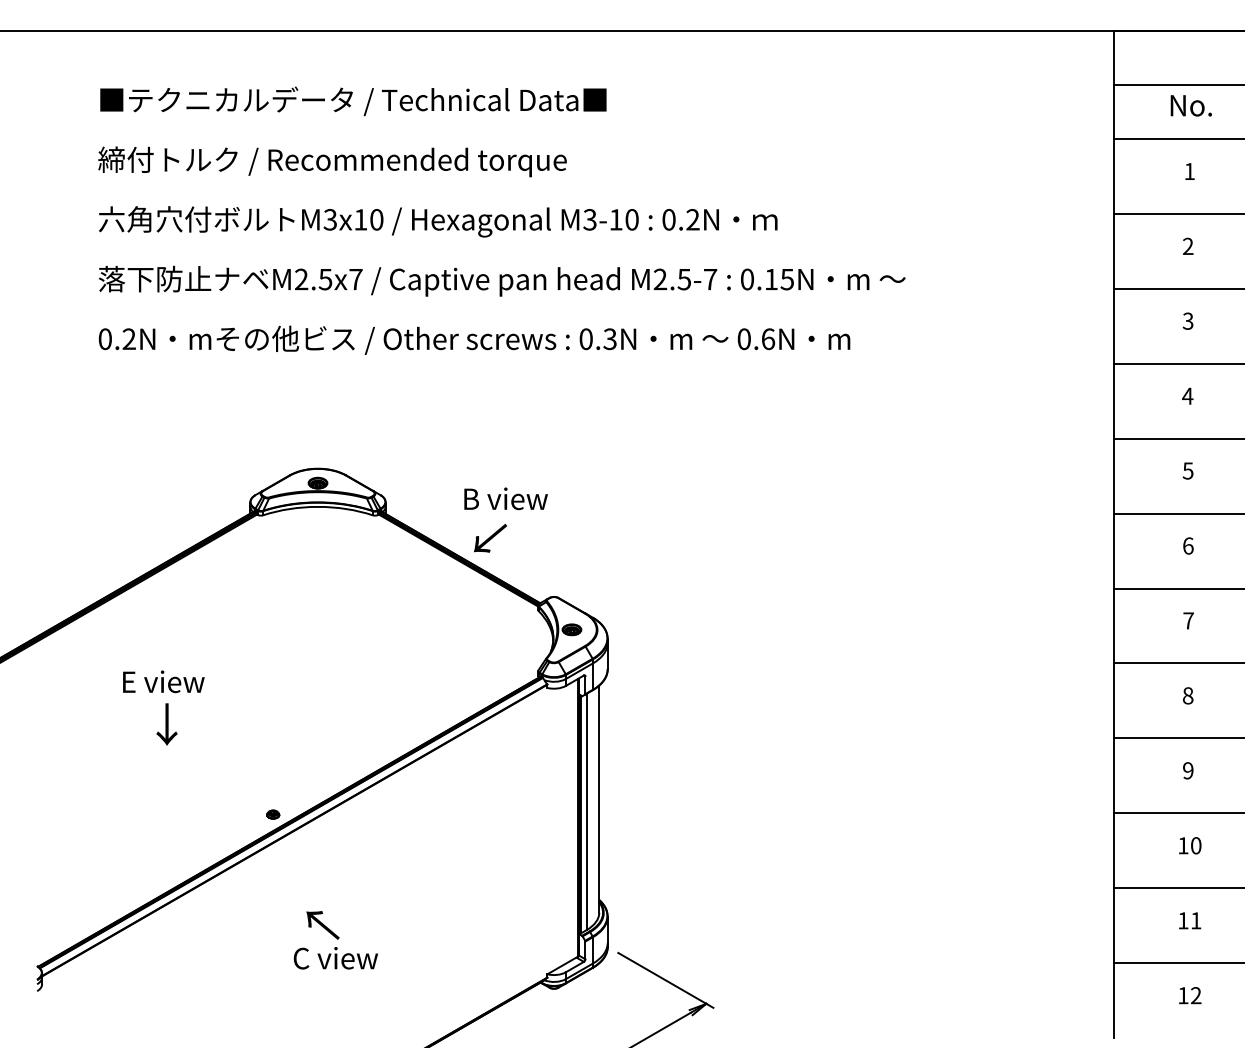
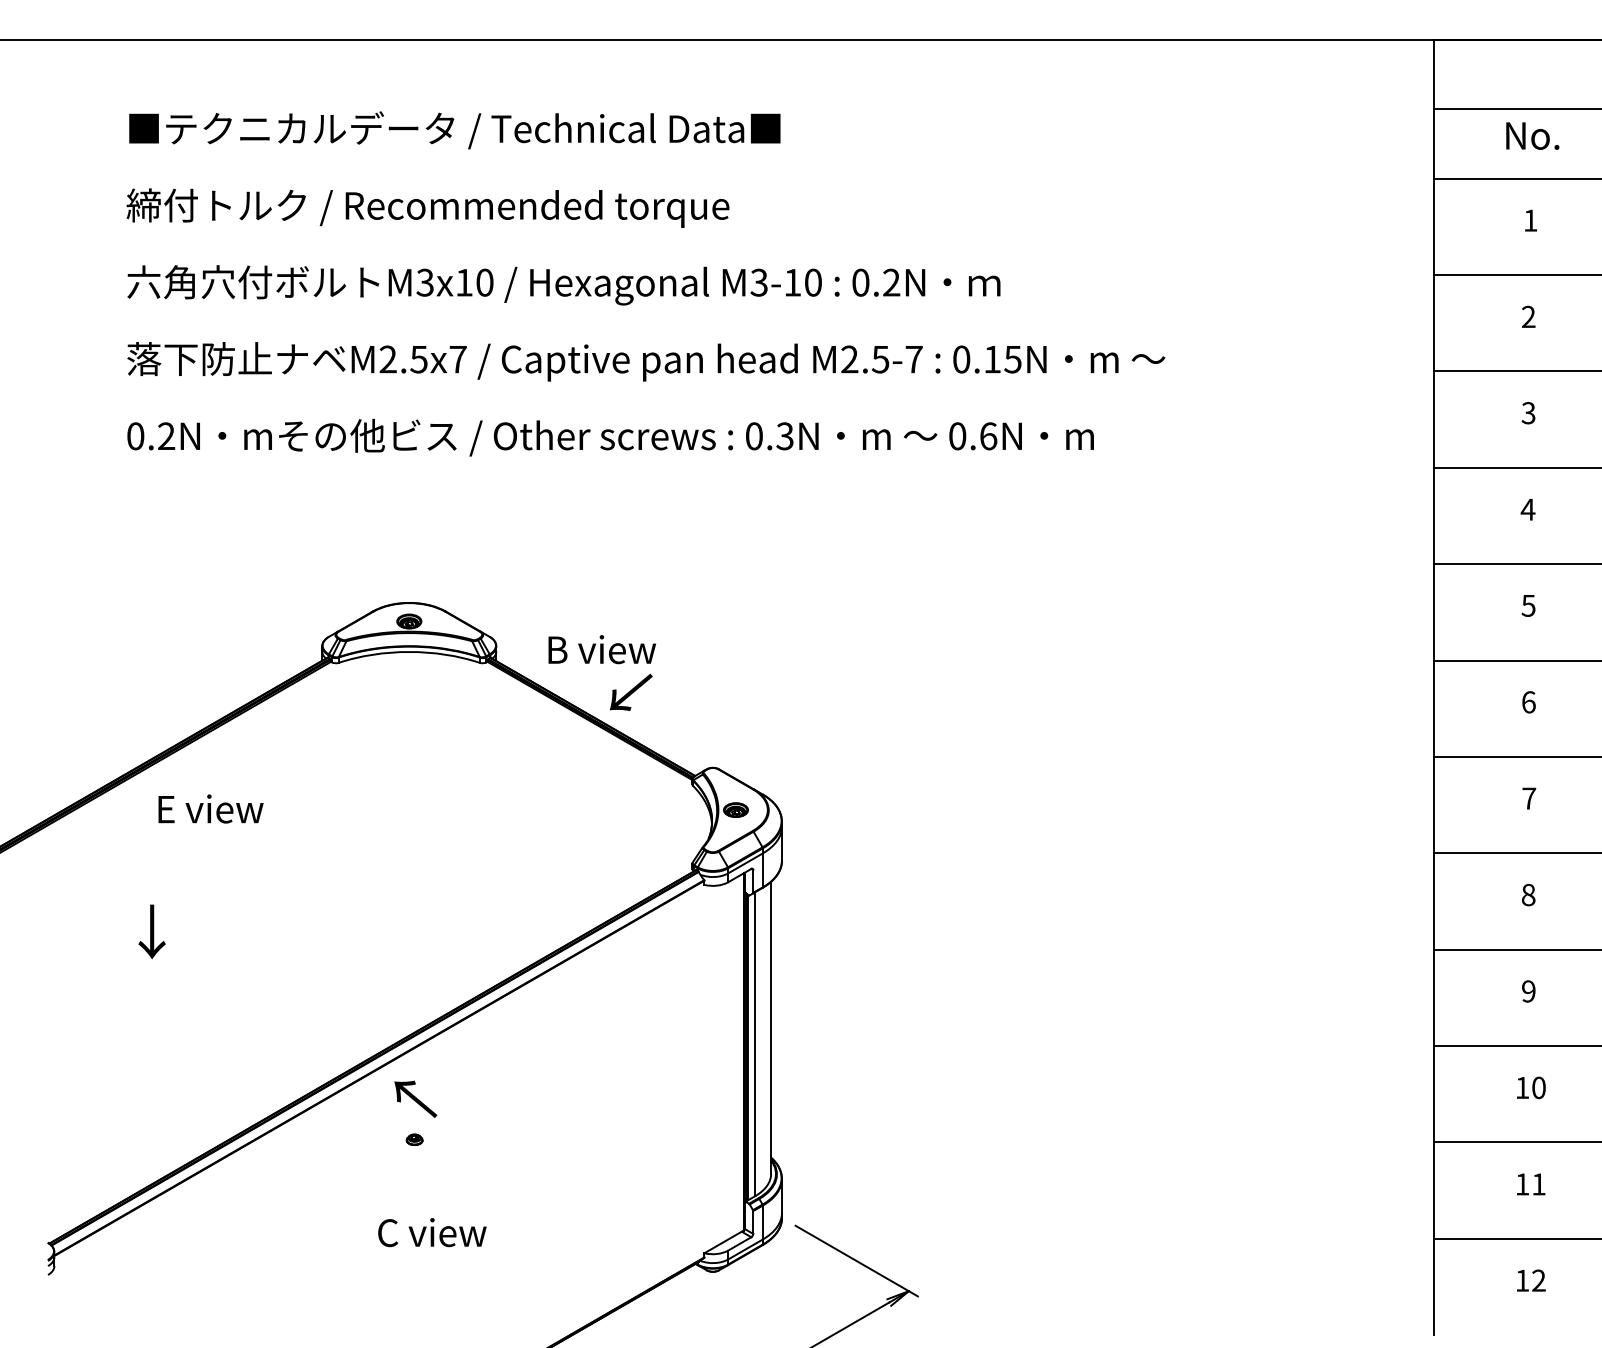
text: (505, 498) -> (601, 649), moved
text: (163, 681) -> (210, 808), moved
text: (166, 724) -> (151, 931), moved
part: (273, 814) -> (414, 1139), moved
text: (322, 924) -> (415, 1098), moved

